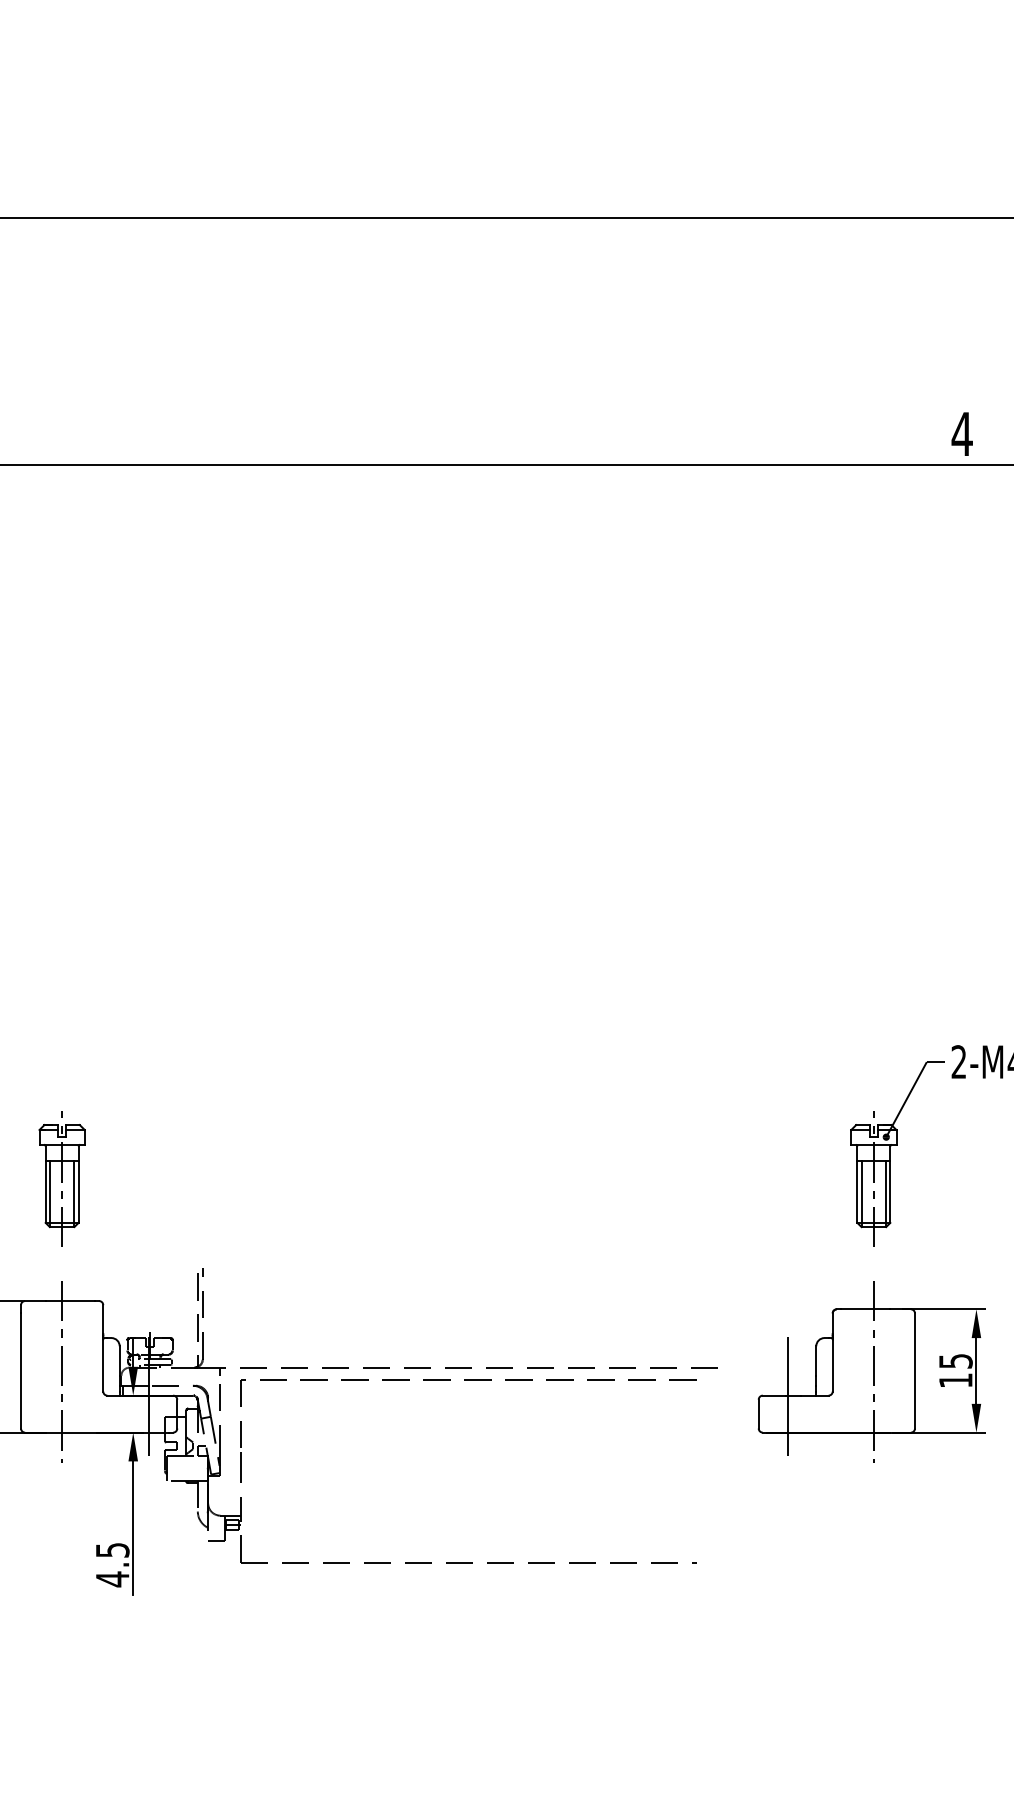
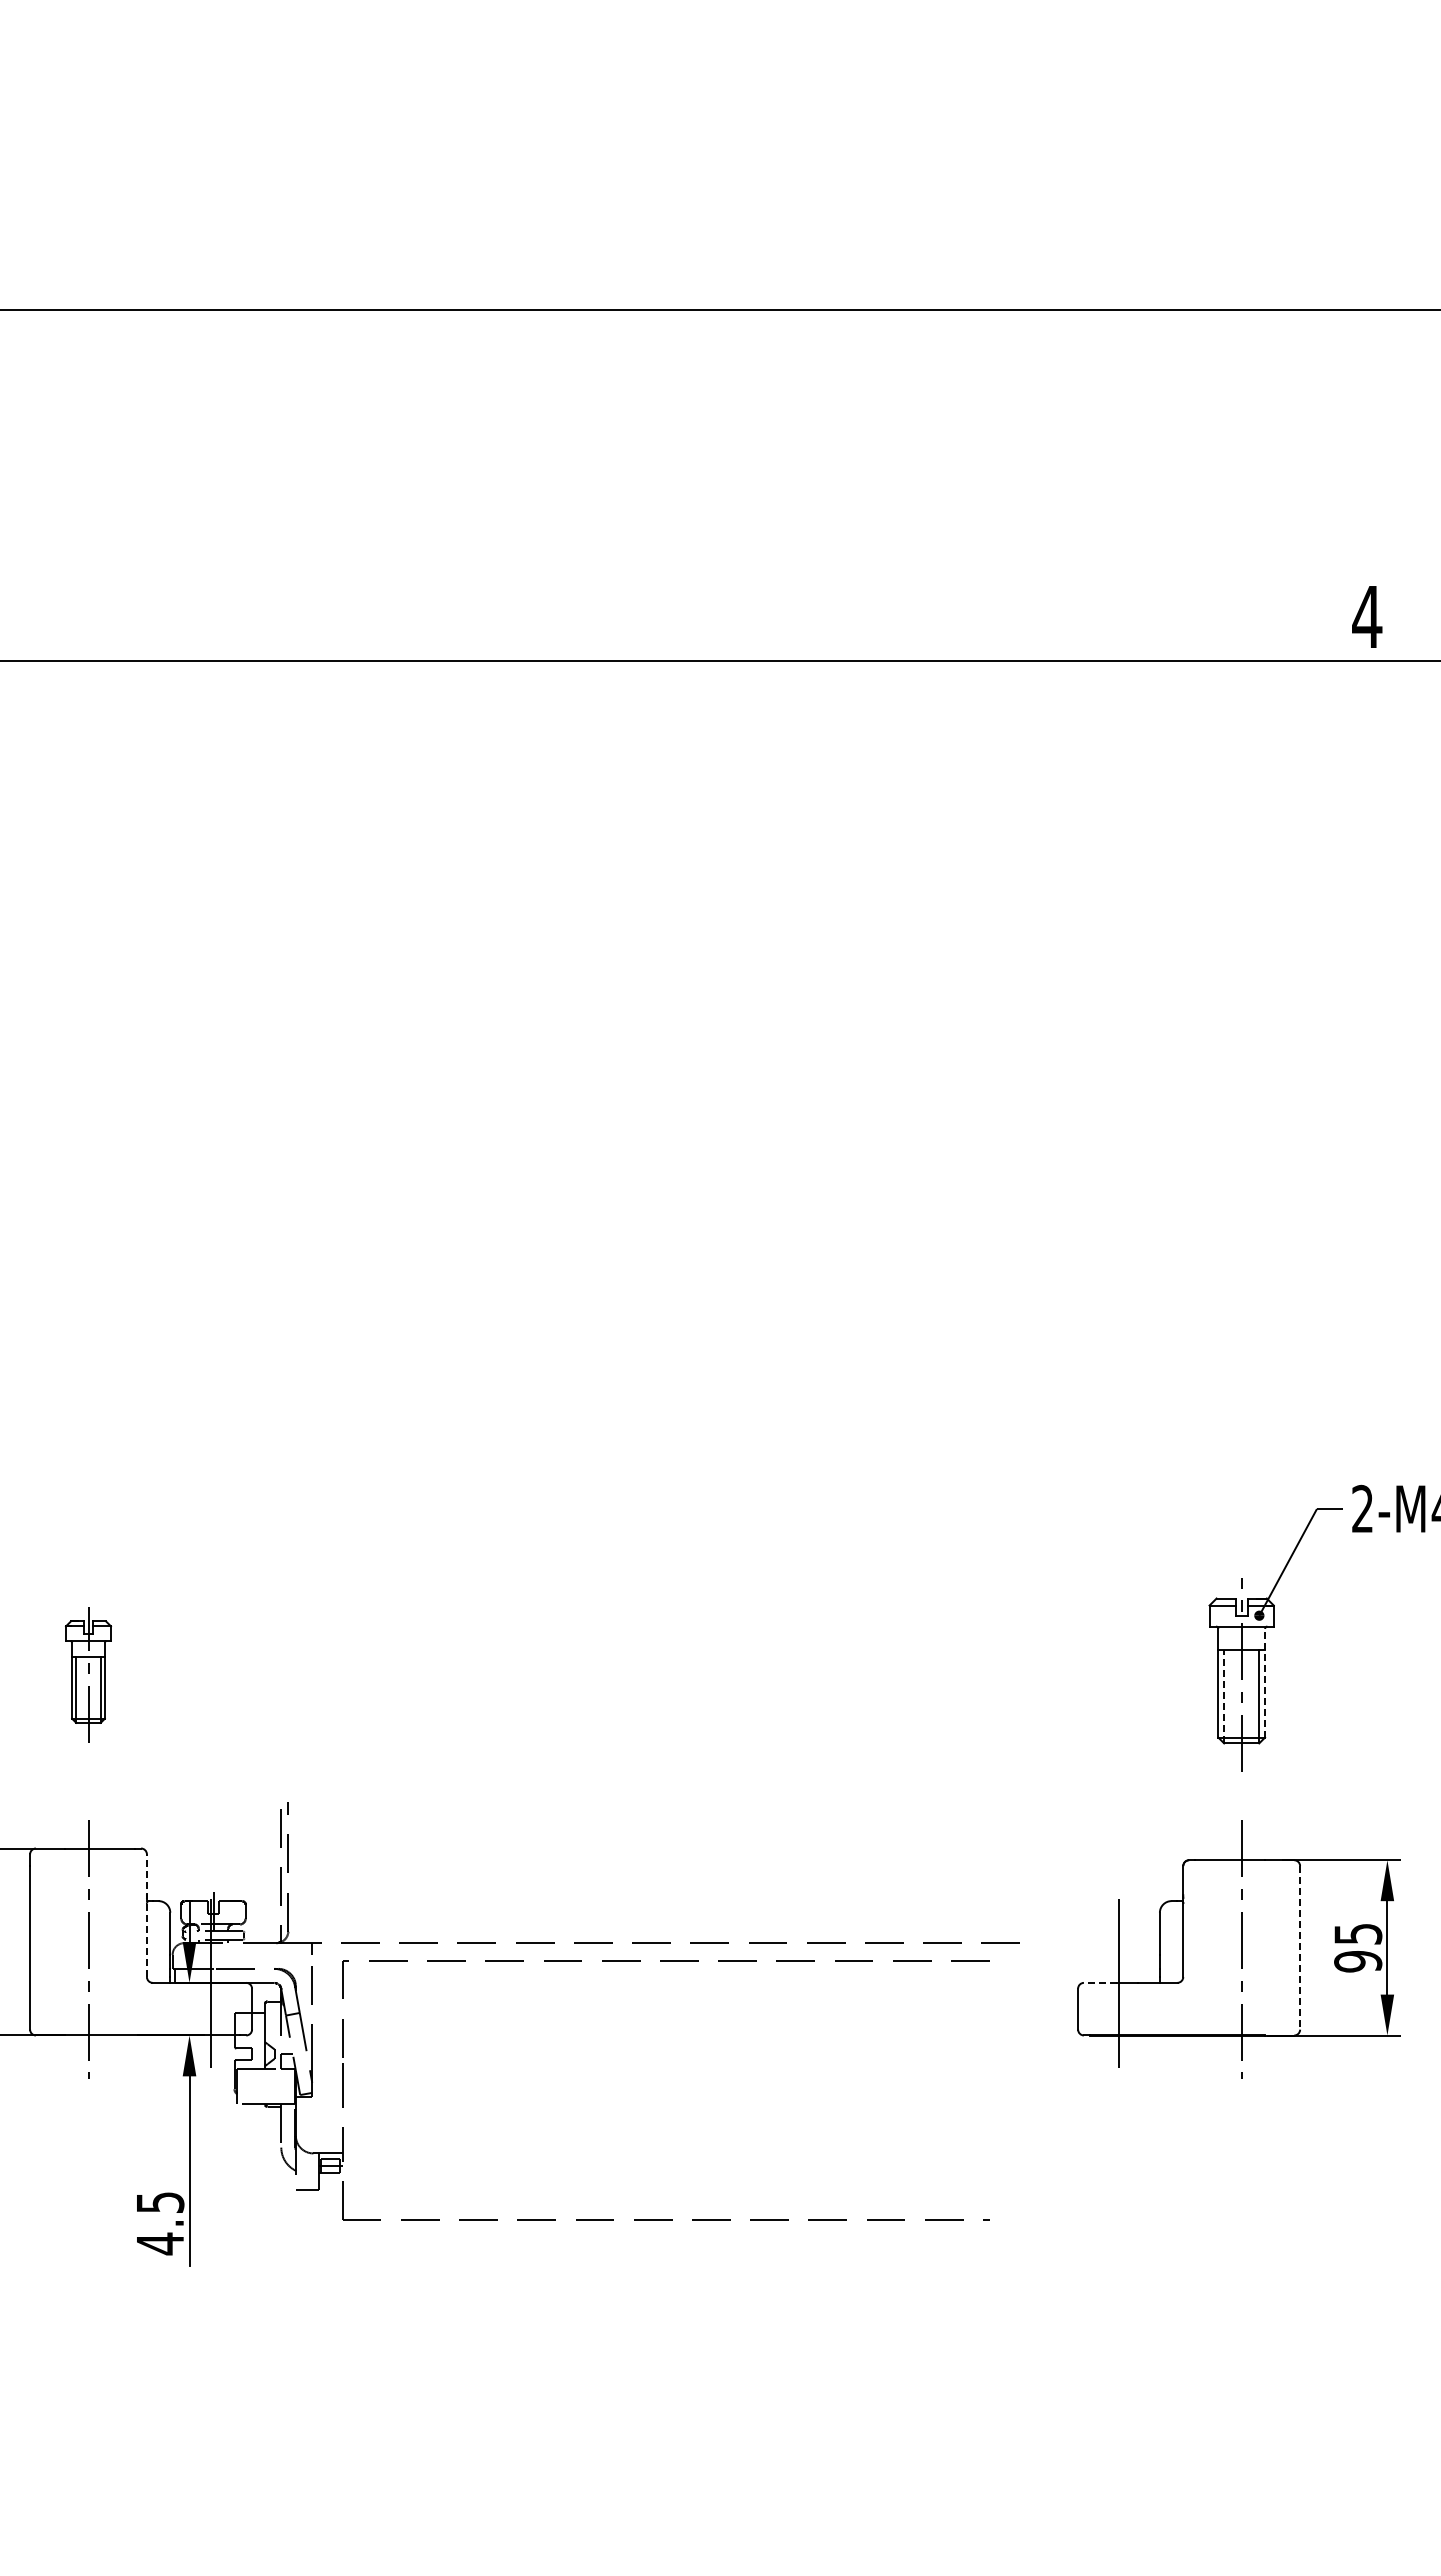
part: (62, 1178) -> (88, 1674), size x0.7
line: (890, 1184) -> (1265, 1682), solid -> dashed
line: (861, 1194) -> (1224, 1696), solid -> dashed
line: (102, 1348) -> (146, 1915), solid -> dashed
line: (915, 1370) -> (1300, 1947), solid -> dashed
text: (956, 1380) -> (1358, 1961), 15 -> 95
line: (773, 1395) -> (1099, 1982), solid -> dashed

